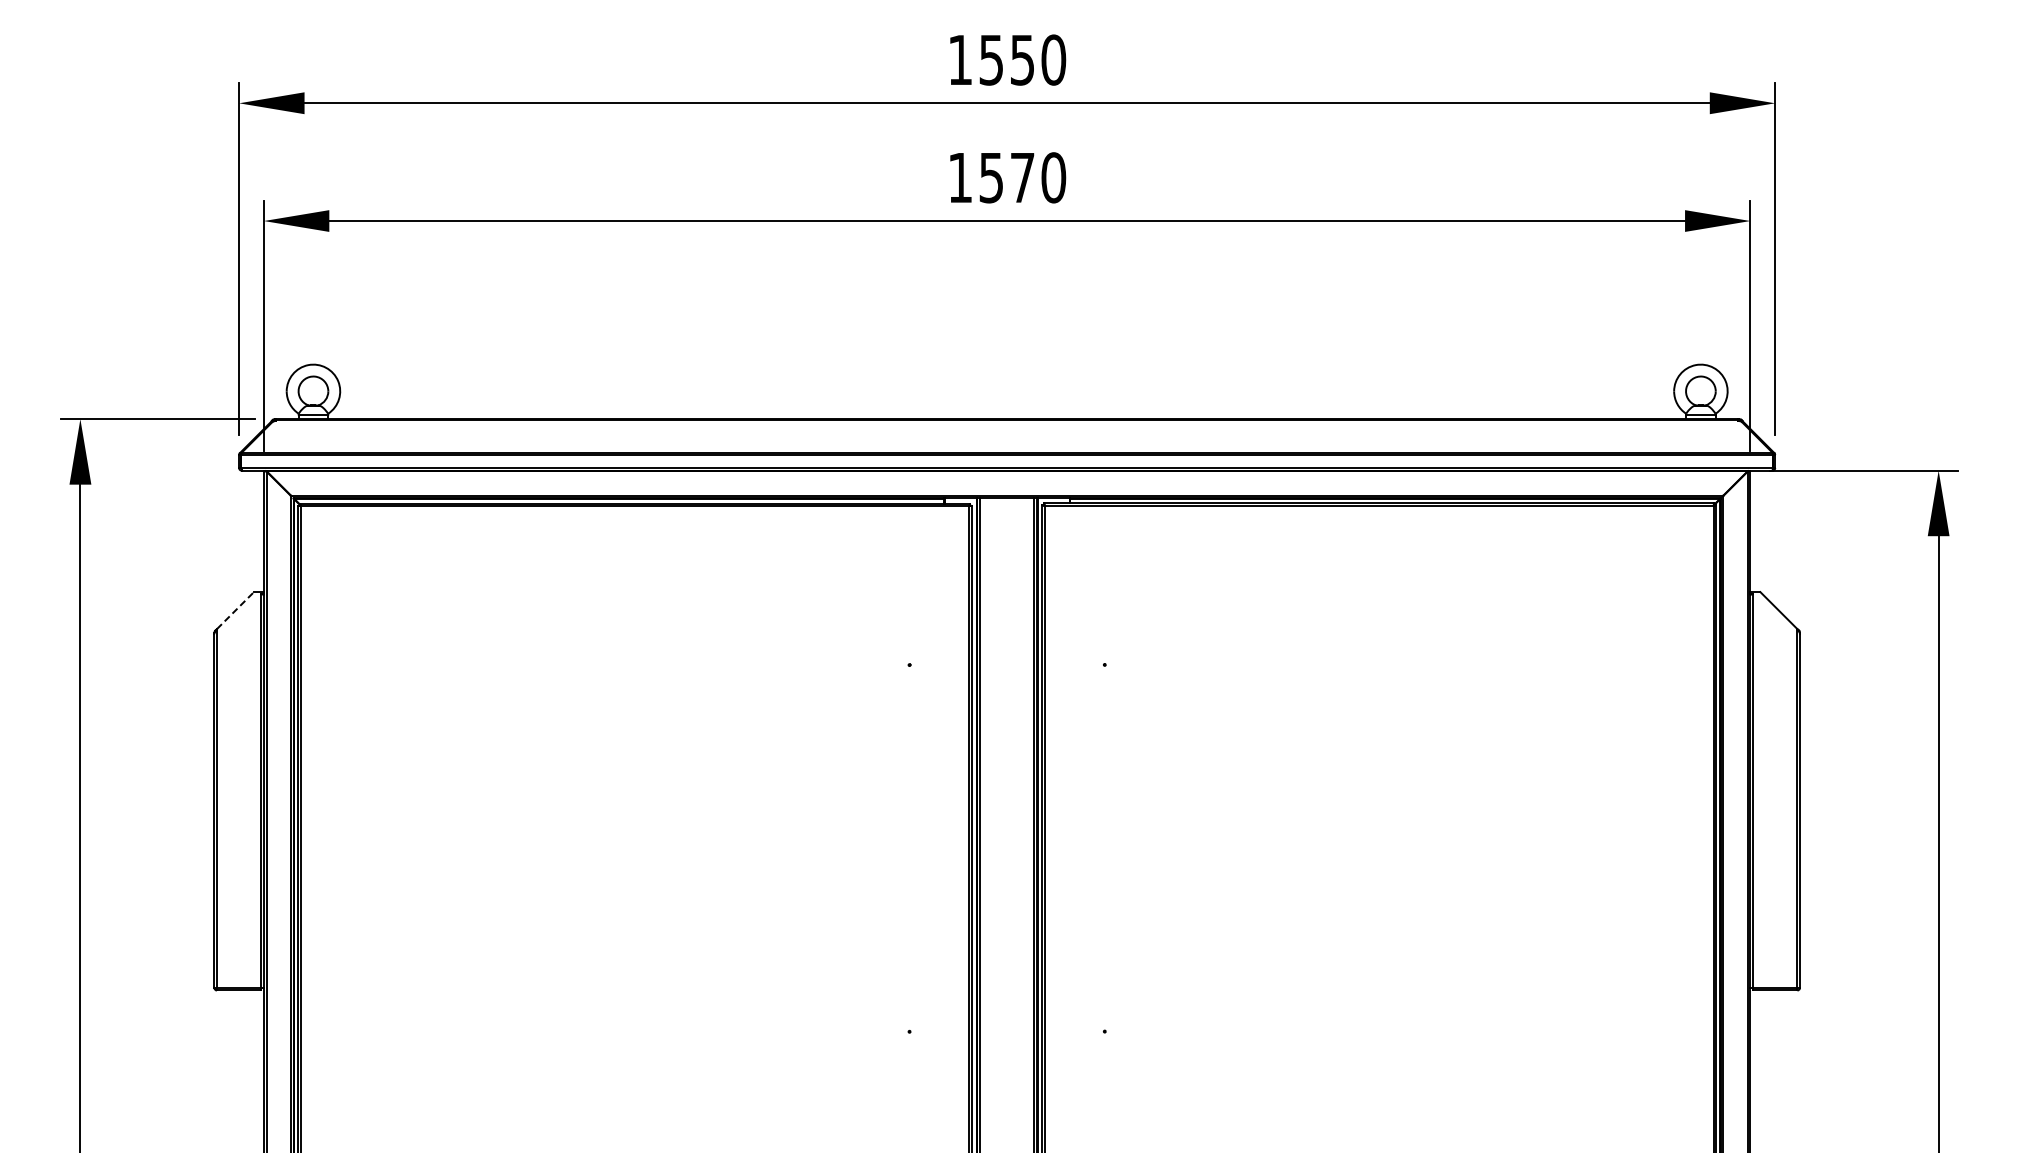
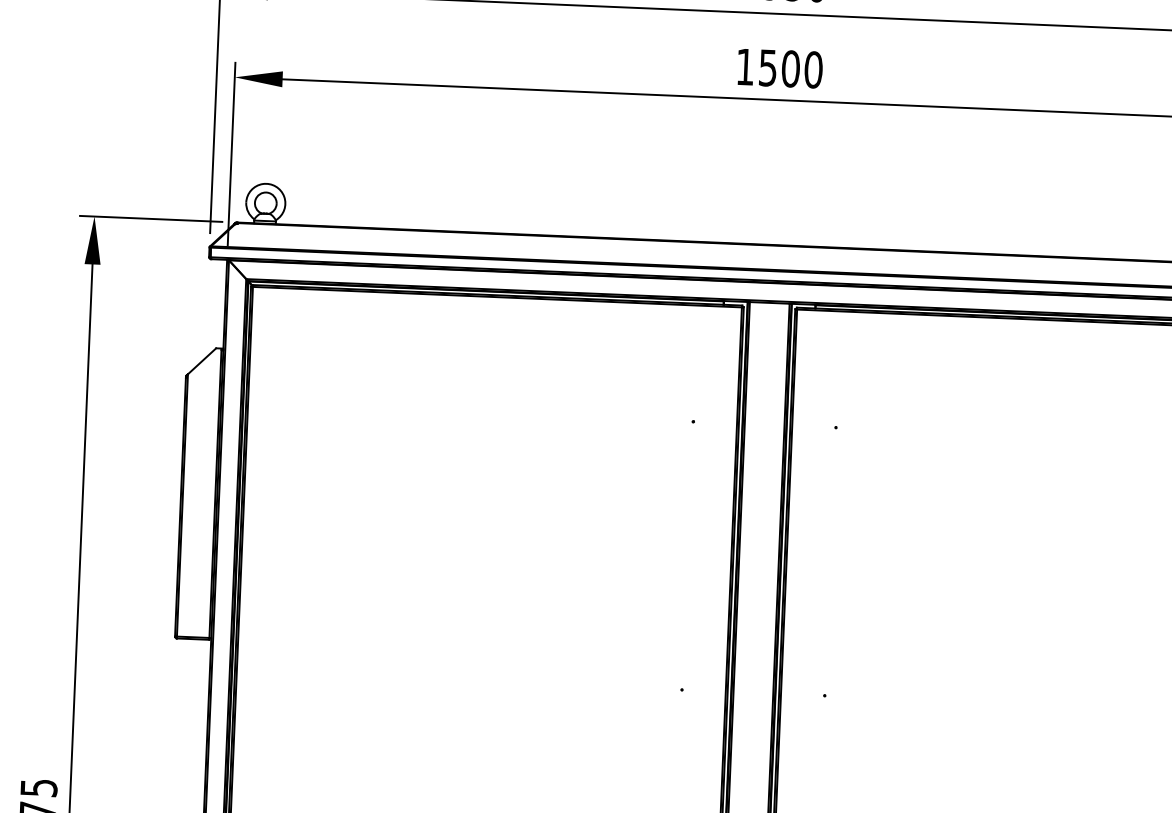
text: (1022, 177) -> (790, 68), 1570 -> 1500
line: (235, 610) -> (202, 361), dashed -> solid

